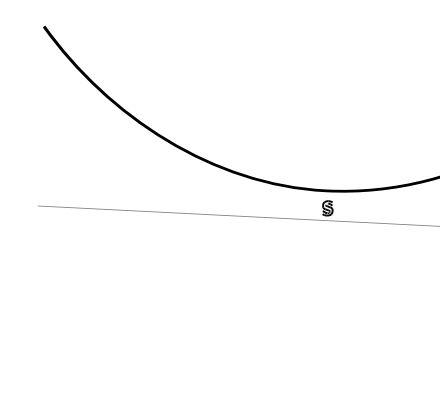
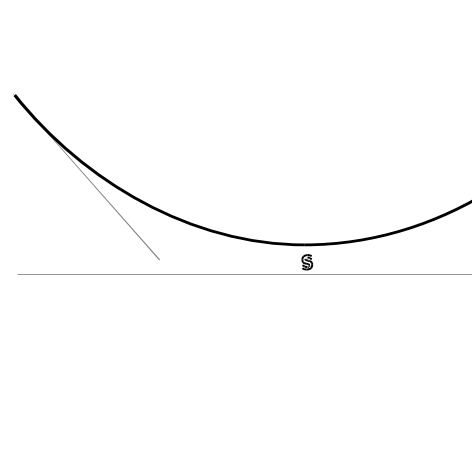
fill: (111, 112) -> (86, 177), added

